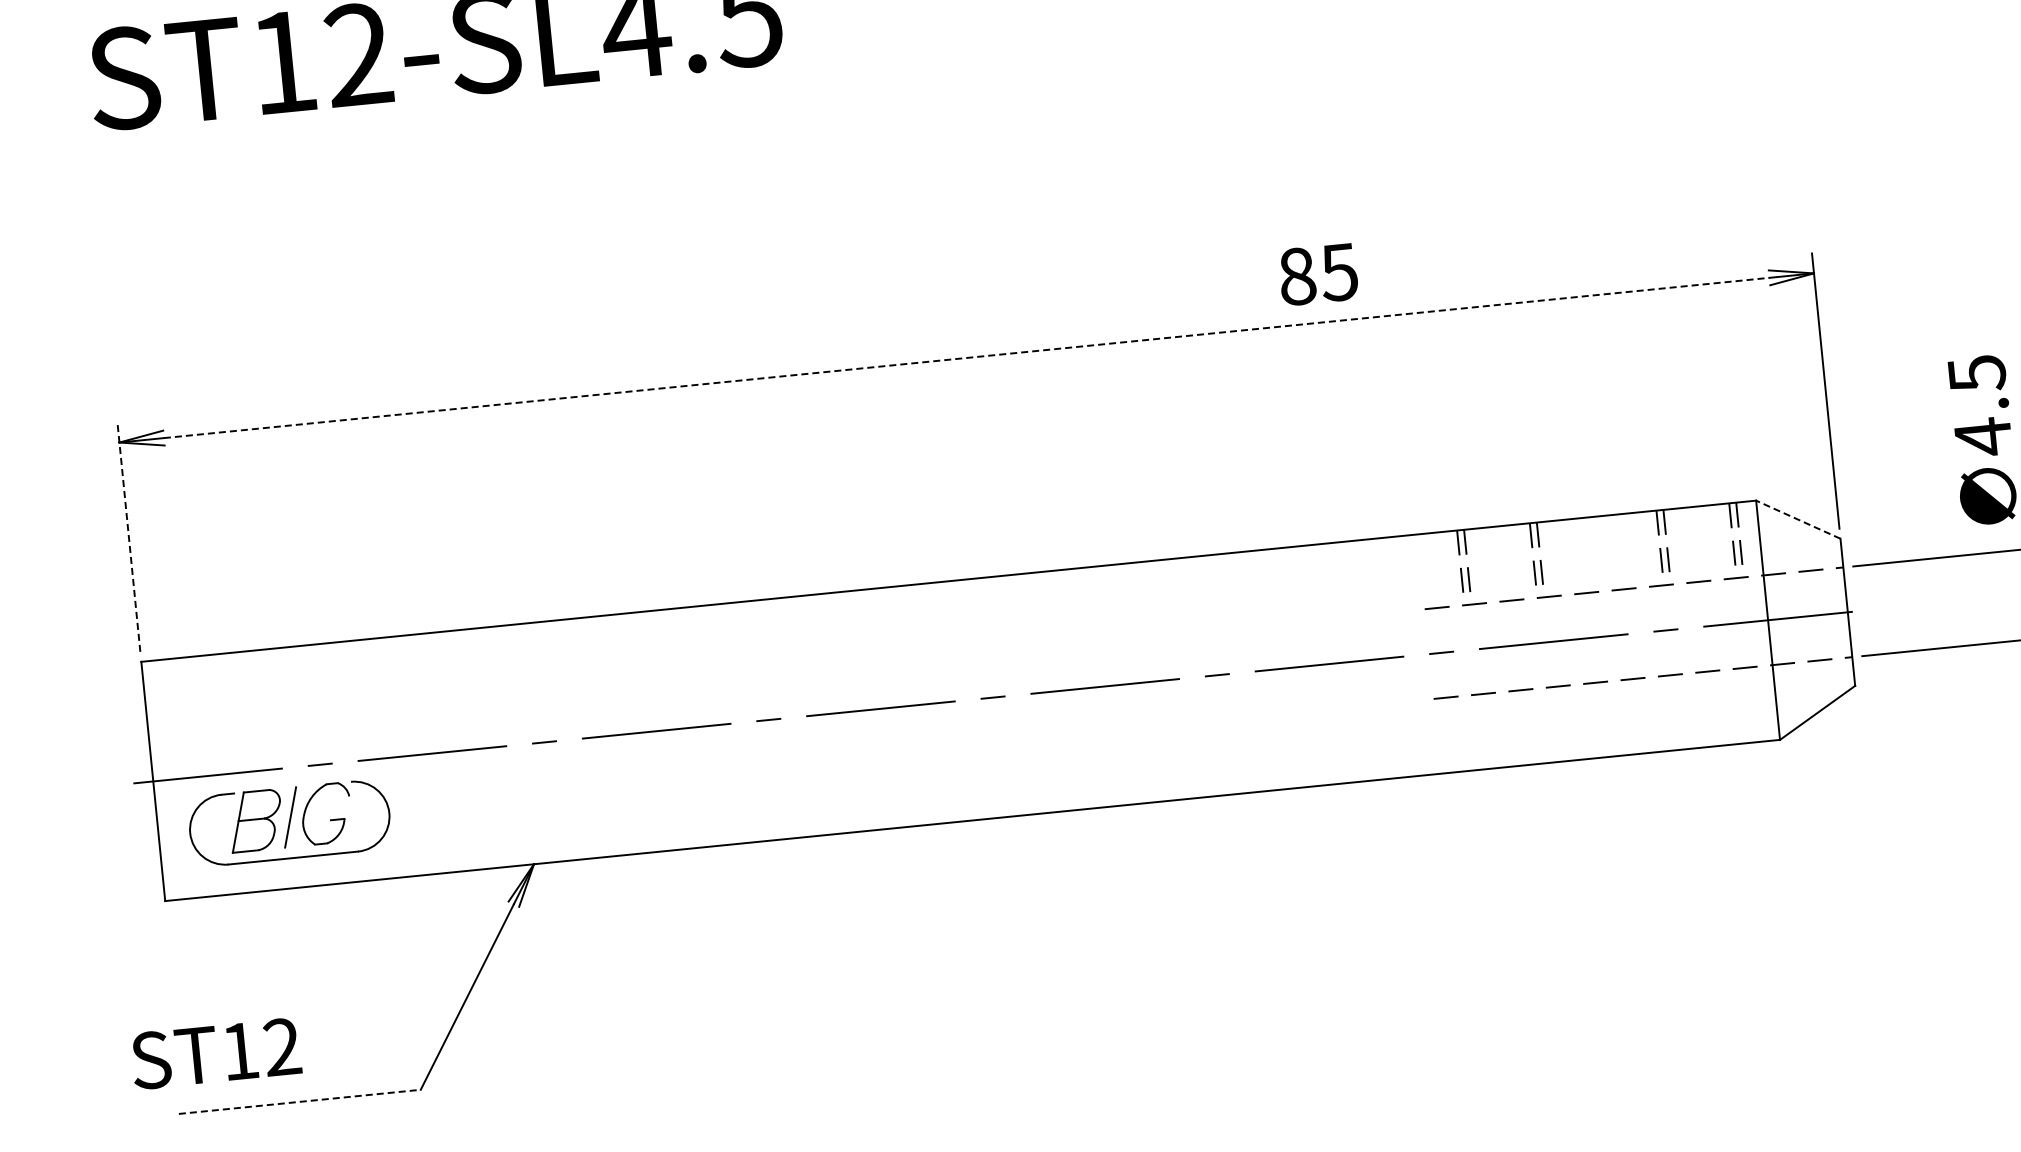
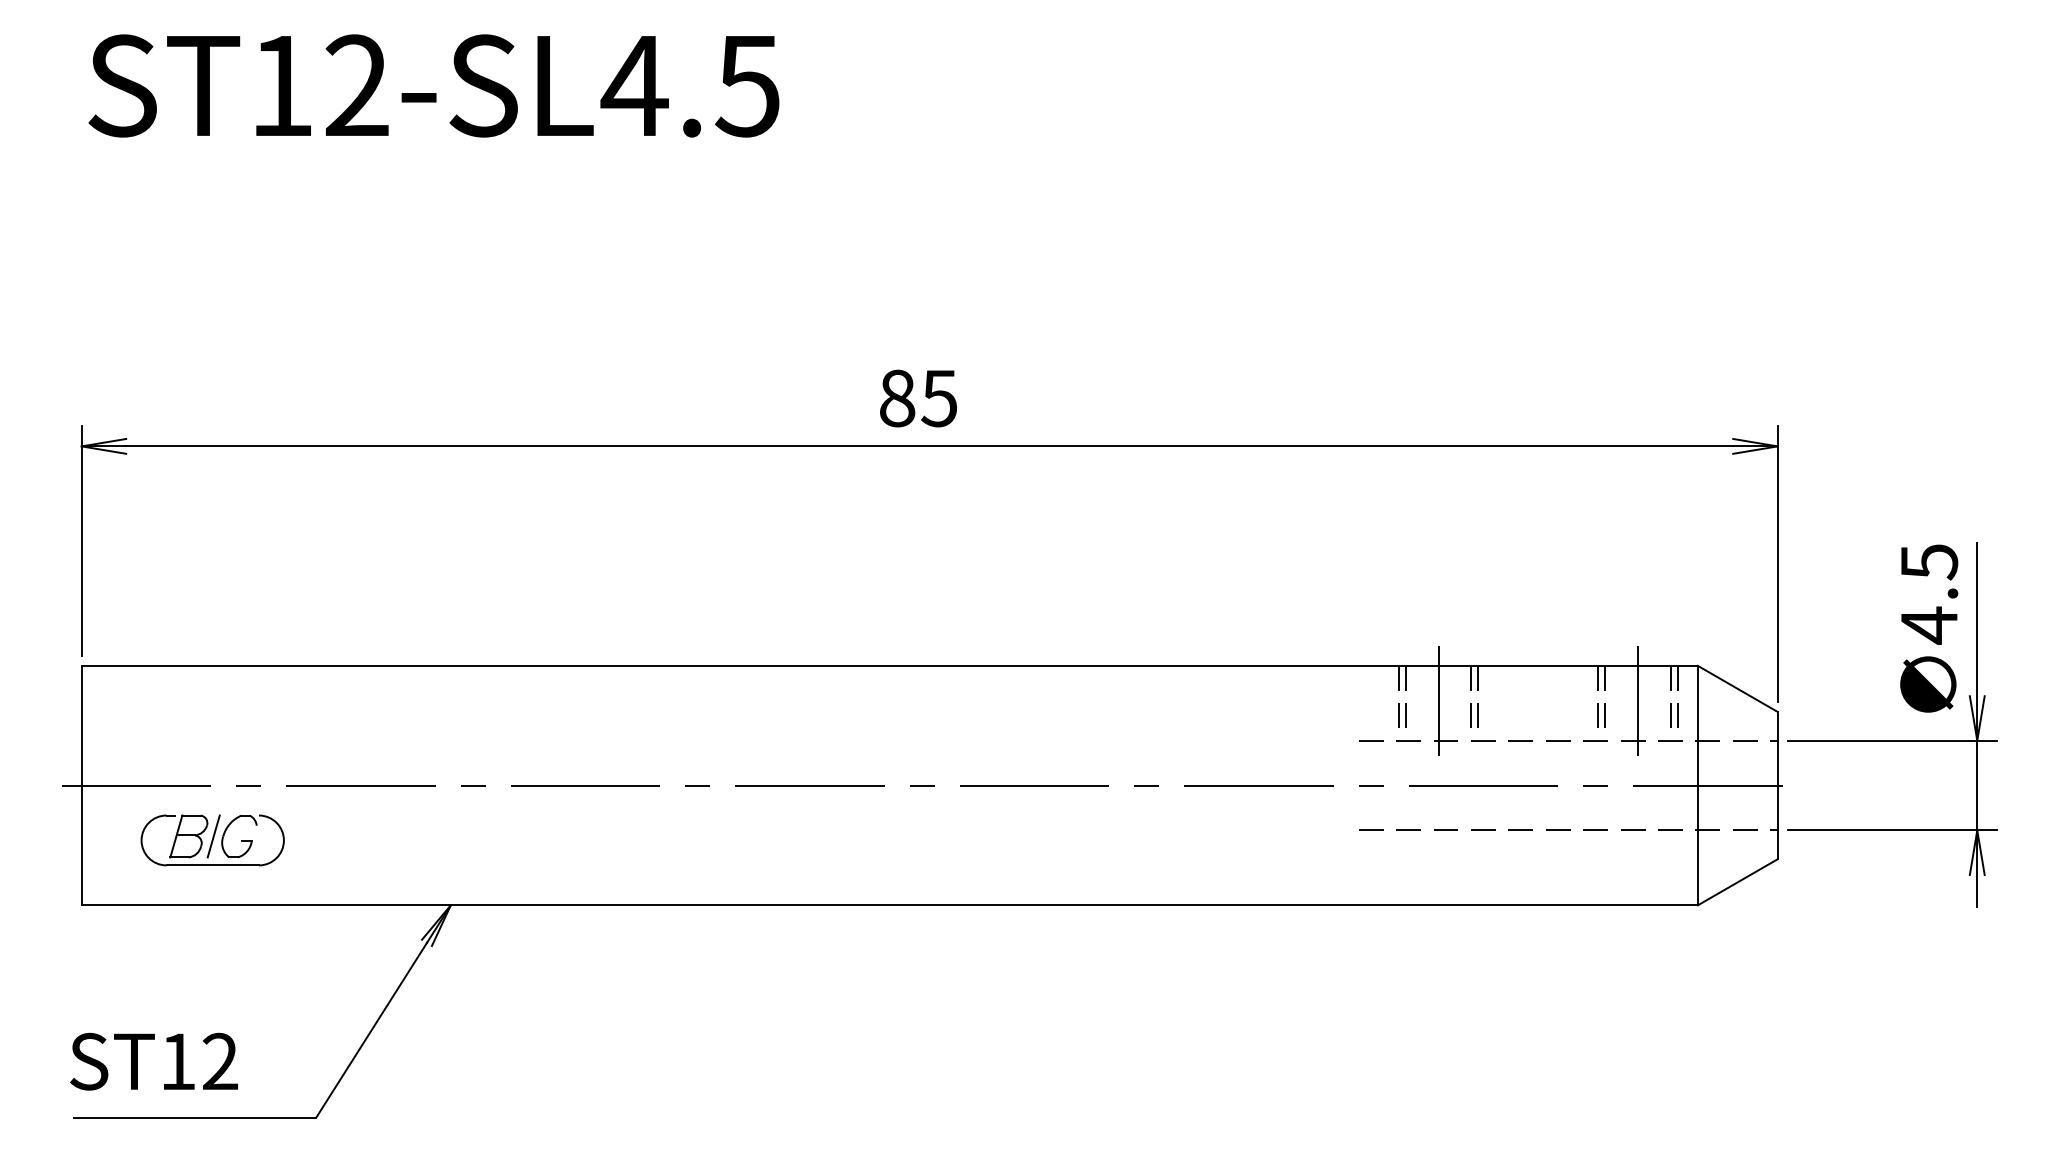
text: (1318, 274) -> (918, 398), moved
line: (966, 358) -> (929, 446), dashed -> solid
line: (1797, 519) -> (1737, 688), dashed -> solid
line: (128, 537) -> (81, 541), dashed -> solid
line: (1700, 541) -> (1638, 700), added
line: (1500, 561) -> (1438, 700), added
part: (289, 823) -> (212, 840), size x0.71
text: (215, 1053) -> (153, 1061), moved
line: (300, 1101) -> (195, 1117), dashed -> solid

